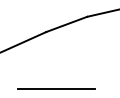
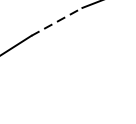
line: (66, 24) -> (56, 22), solid -> dashed
line: (56, 88) -> (55, 108), removed

